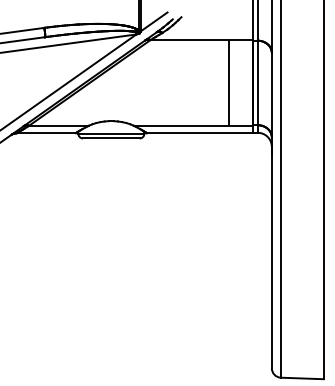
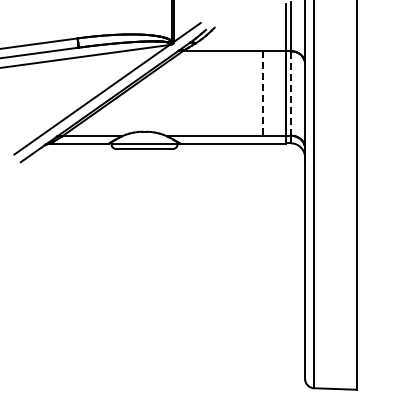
line: (257, 82) -> (290, 93), solid -> dashed
line: (229, 83) -> (262, 94), solid -> dashed

